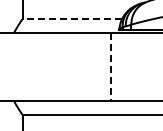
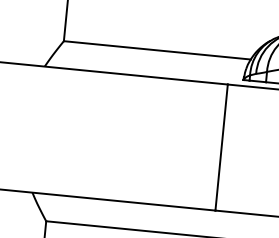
line: (72, 19) -> (157, 51), dashed -> solid
line: (111, 67) -> (221, 148), dashed -> solid

